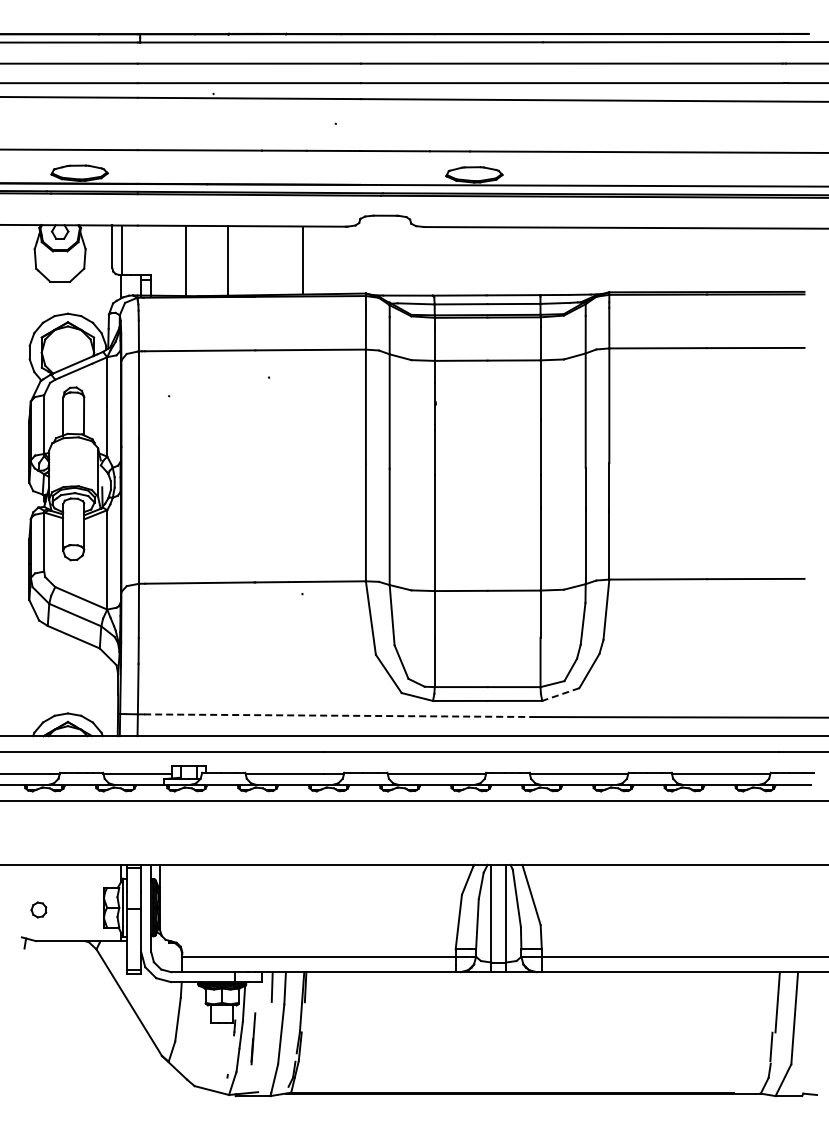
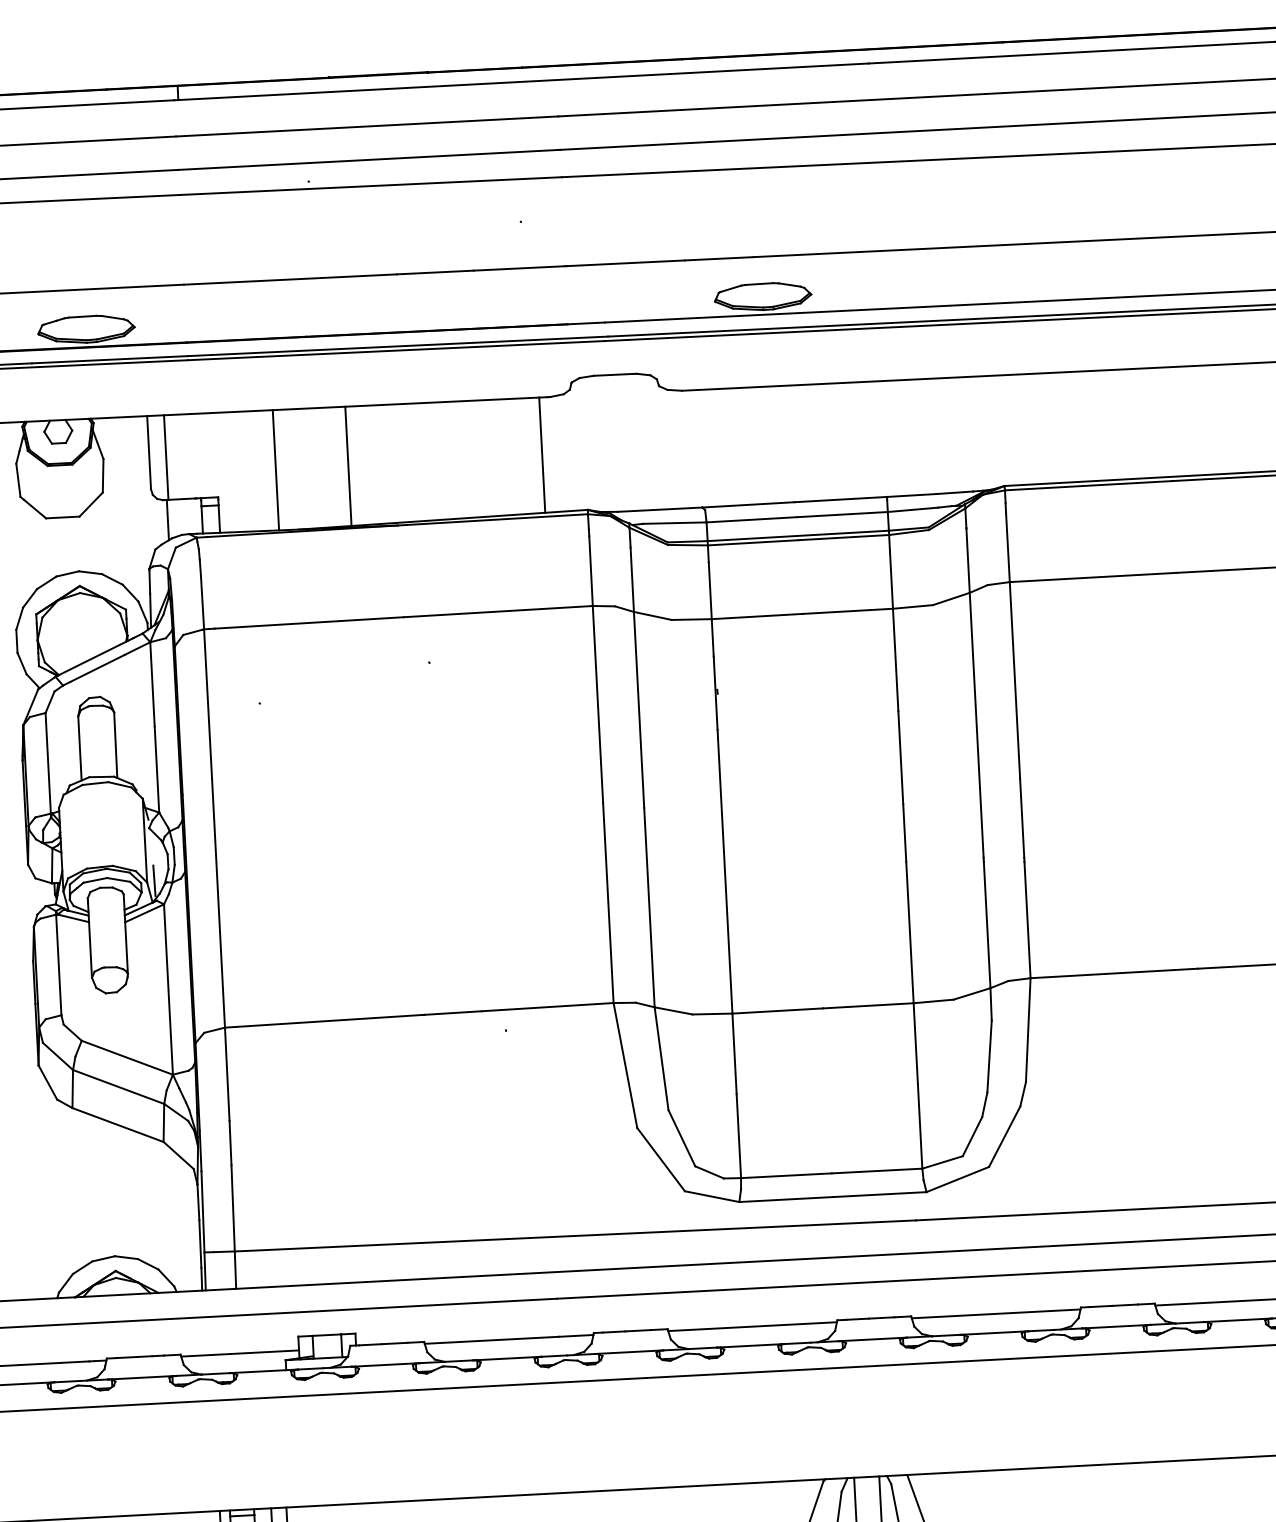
line: (303, 259) -> (542, 453), moved
line: (560, 694) -> (957, 1179), dashed -> solid
line: (339, 715) -> (580, 1235), dashed -> solid

